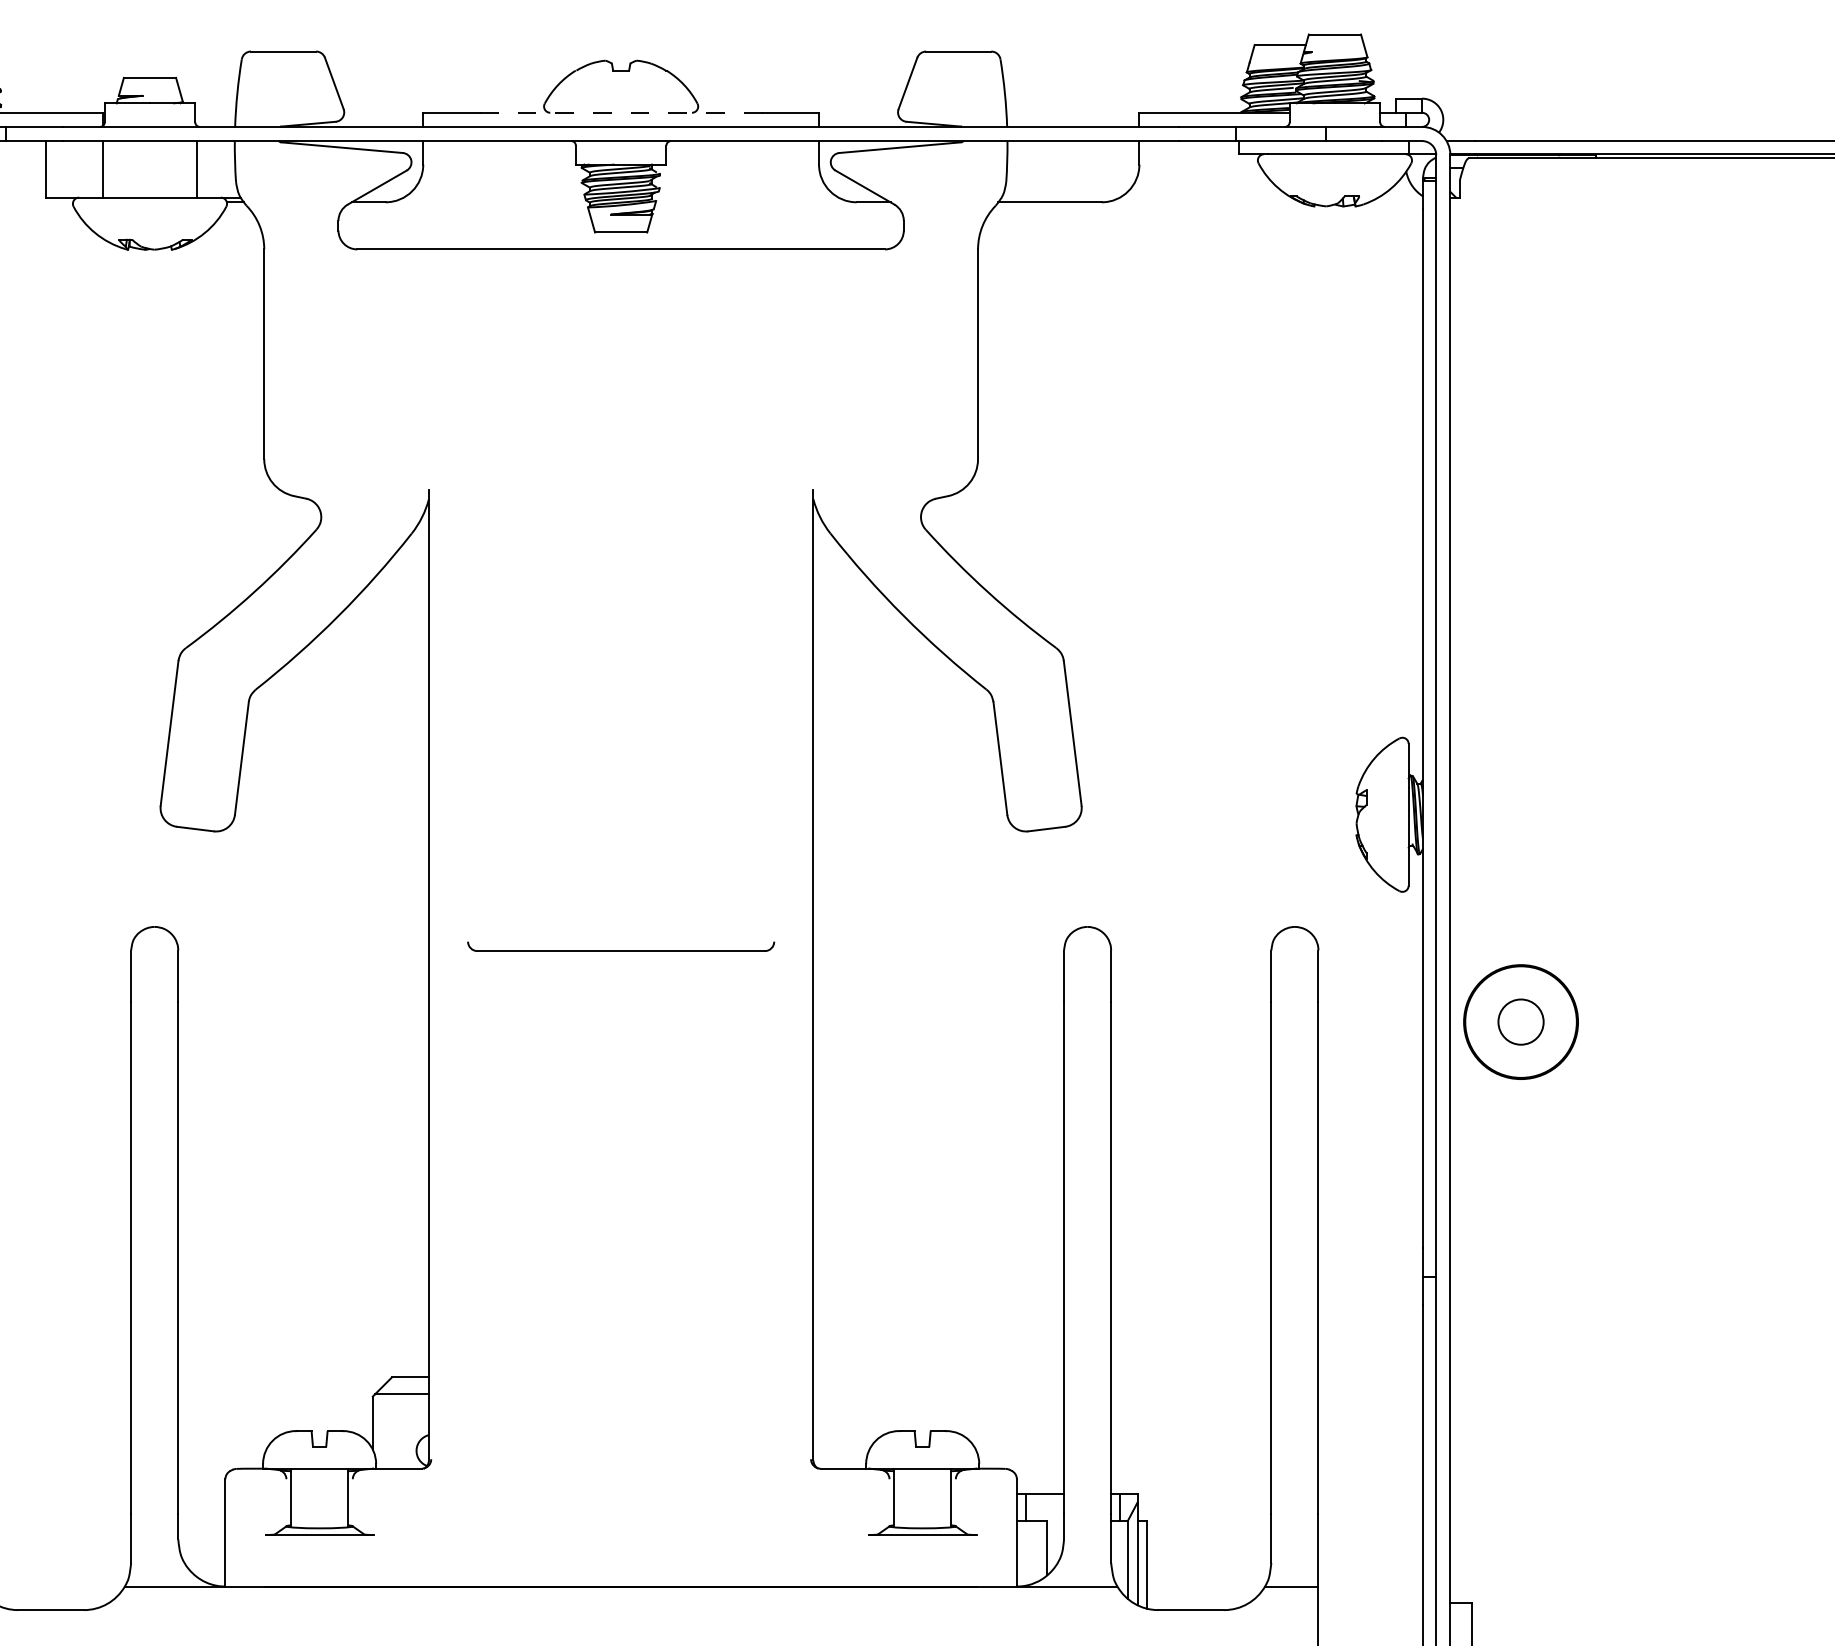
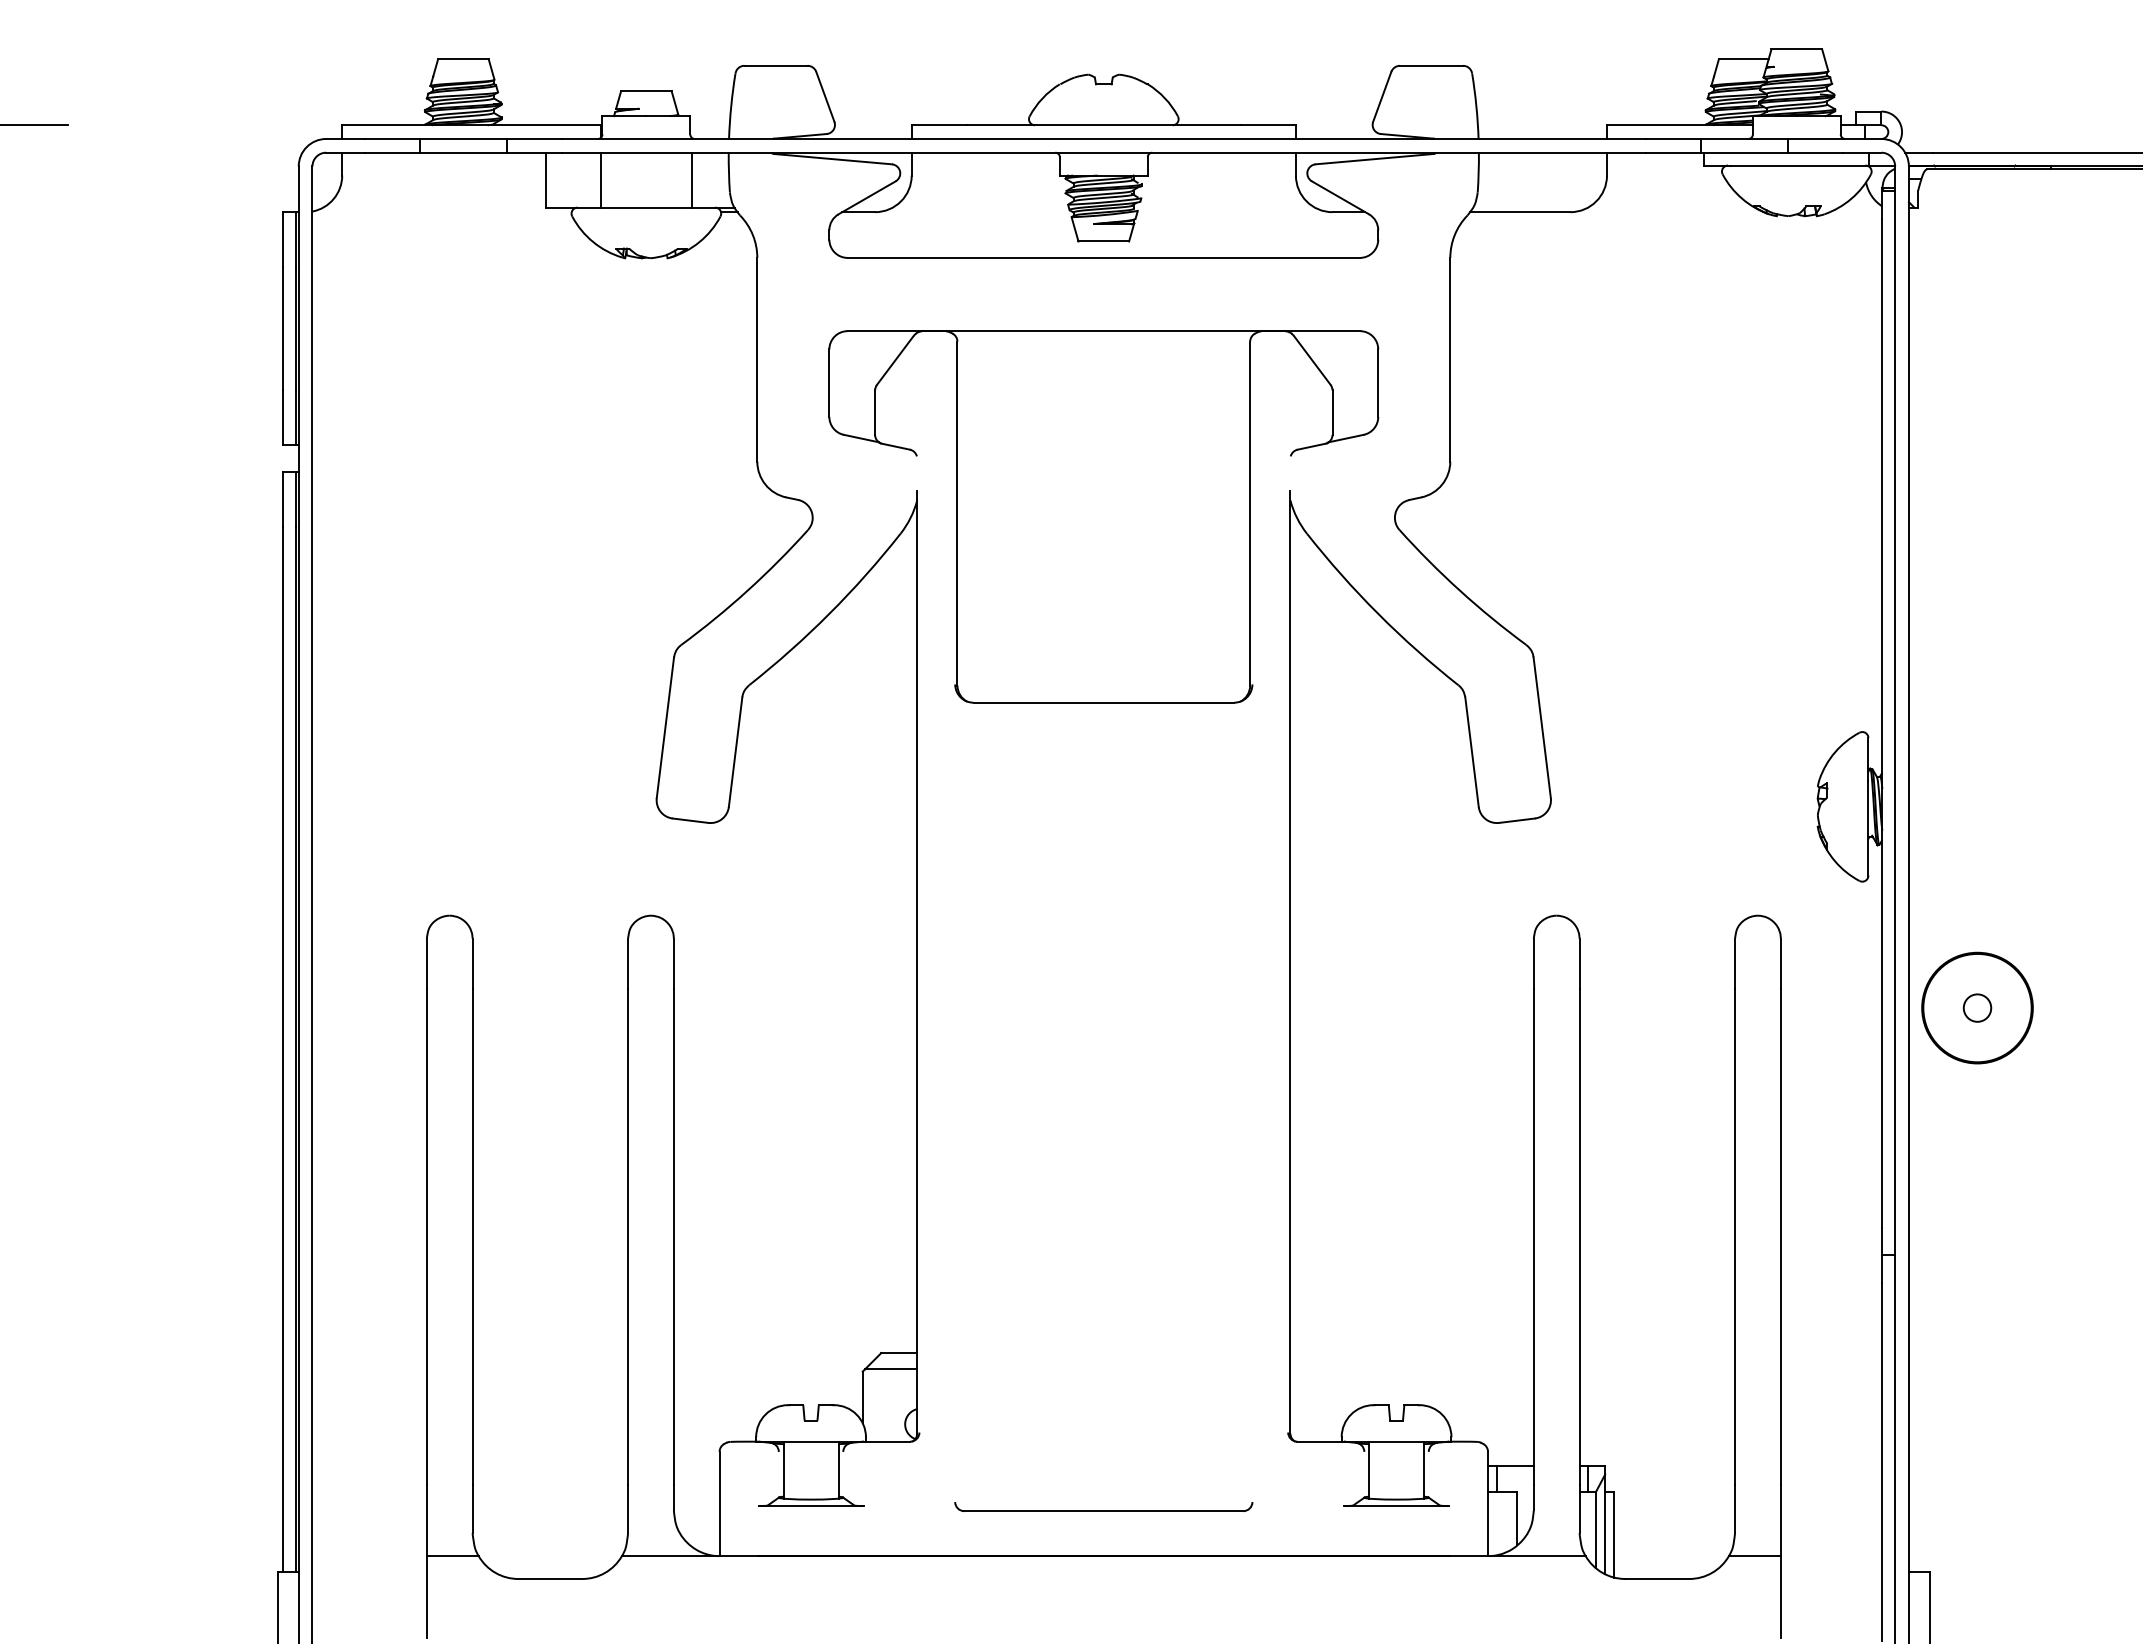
line: (621, 113) -> (1104, 125), dashed -> solid
part: (620, 515) -> (1103, 516), added
part: (620, 946) -> (1103, 1506), moved
circle: (1521, 1021) -> (1977, 1007), size x0.62

